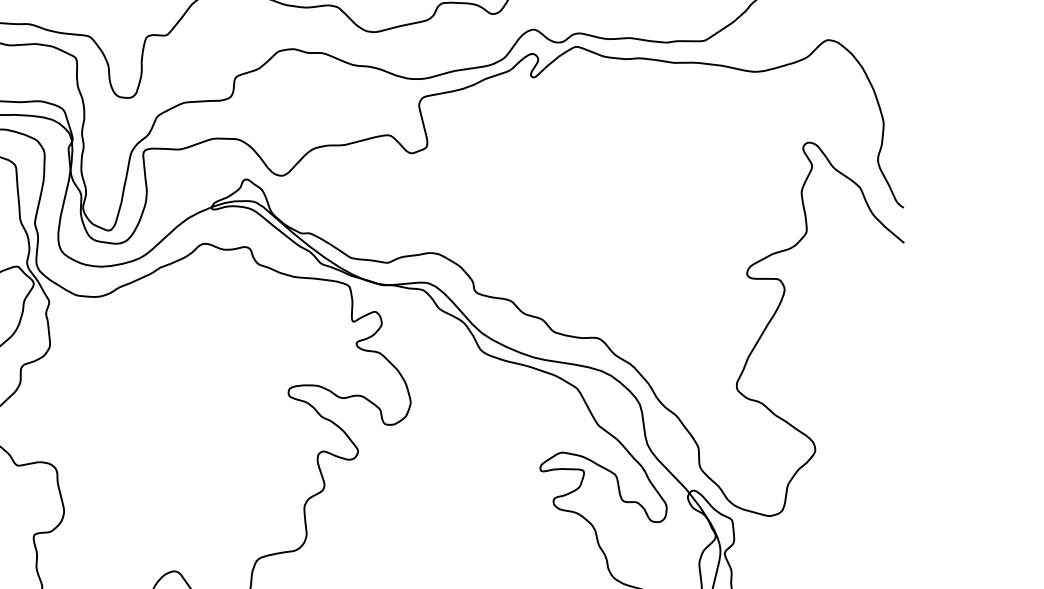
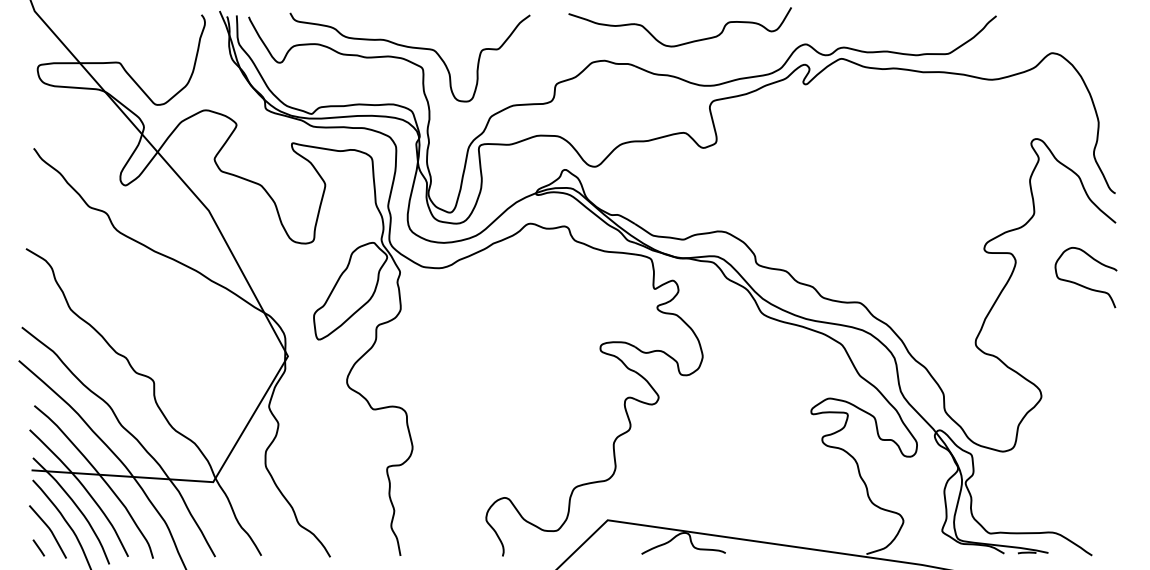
curve: (863, 316) -> (1081, 284), added

